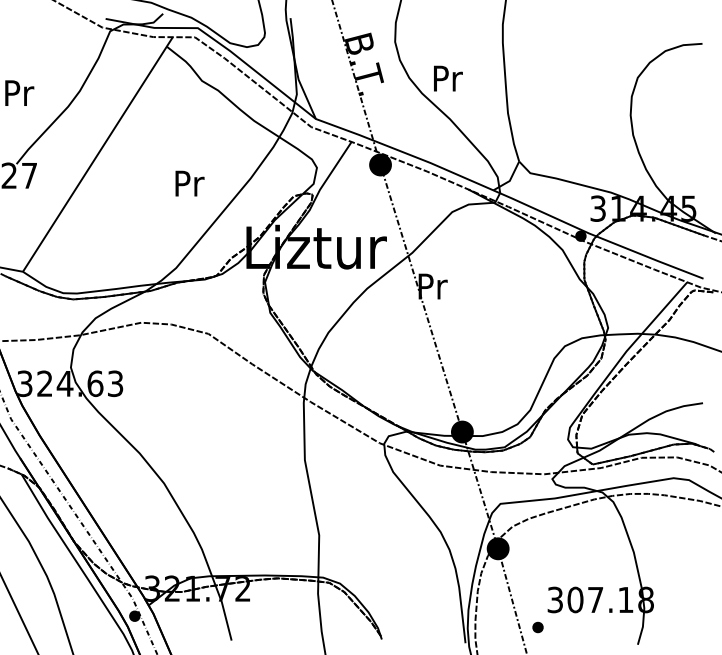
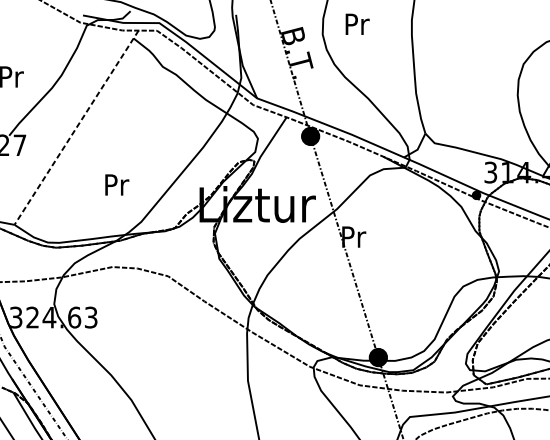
text: (448, 78) -> (357, 24), moved
line: (97, 154) -> (76, 127), solid -> dashed
text: (189, 183) -> (116, 184), moved

